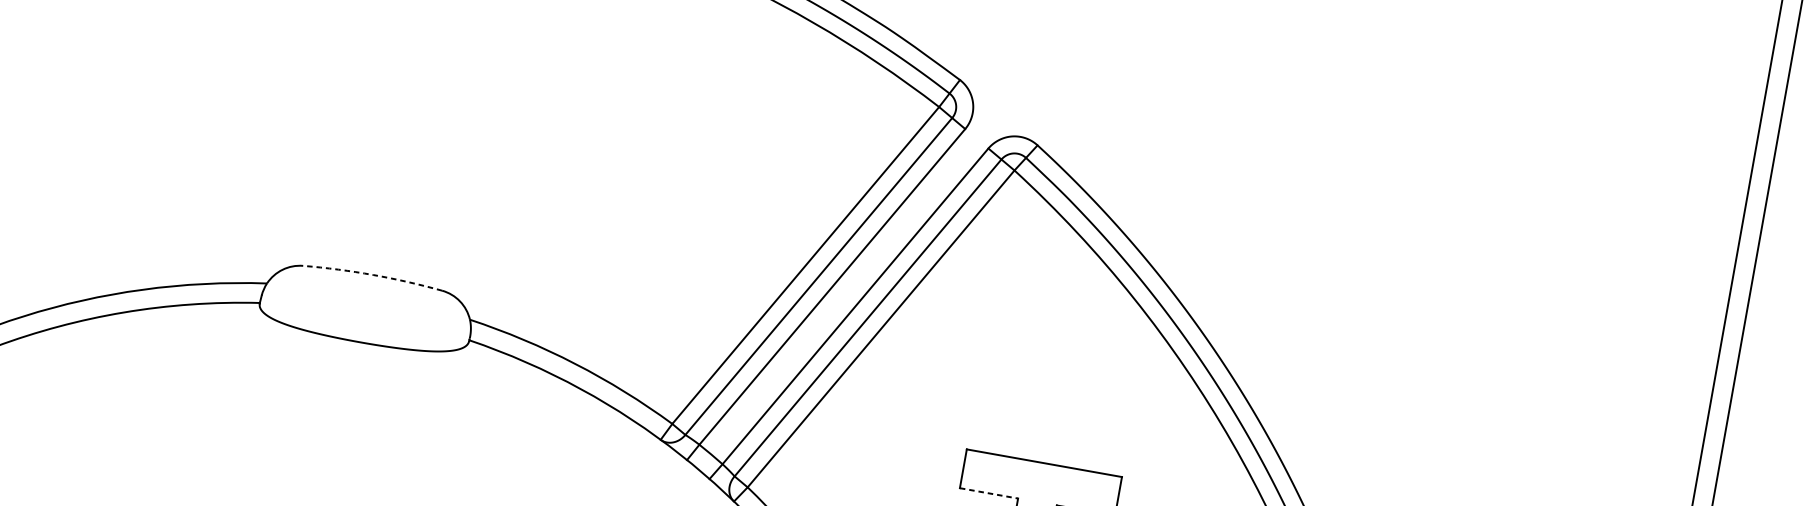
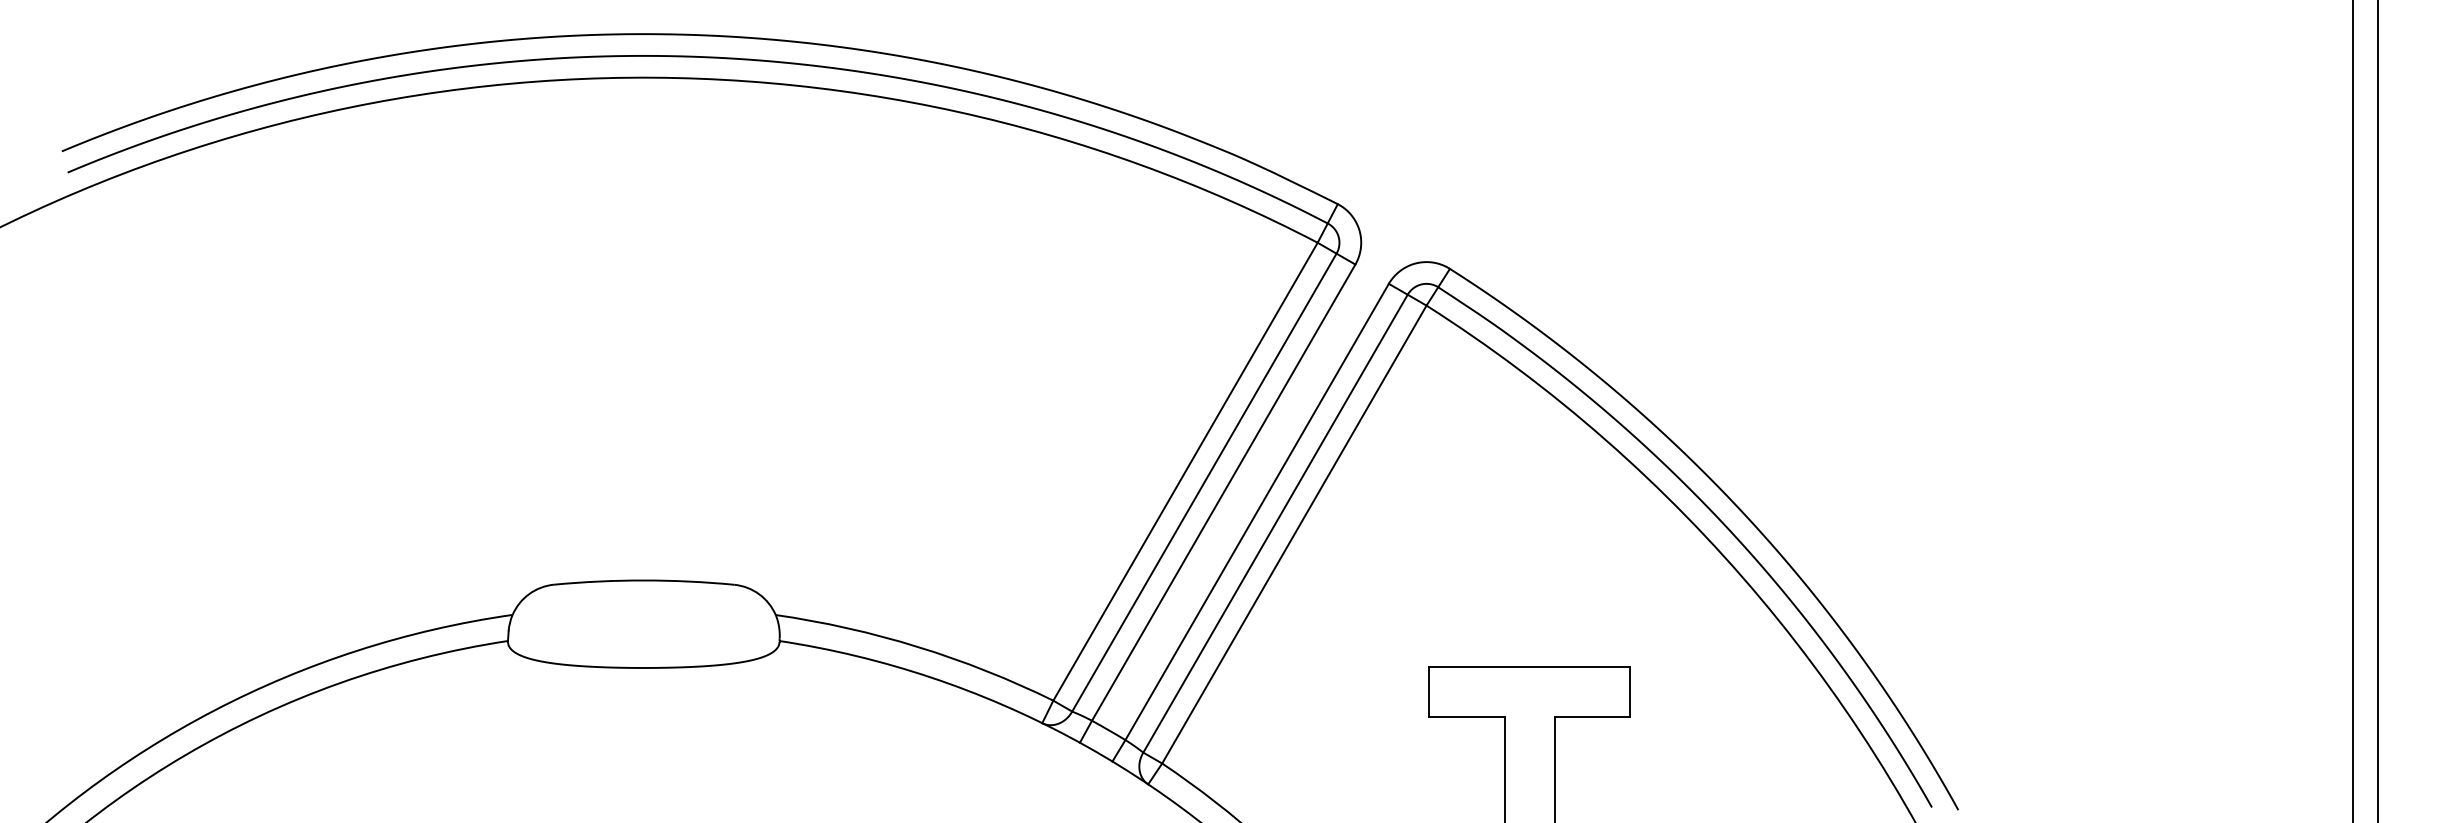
arc: (373, 275) -> (644, 580), dashed -> solid
line: (988, 493) -> (1466, 717), dashed -> solid

